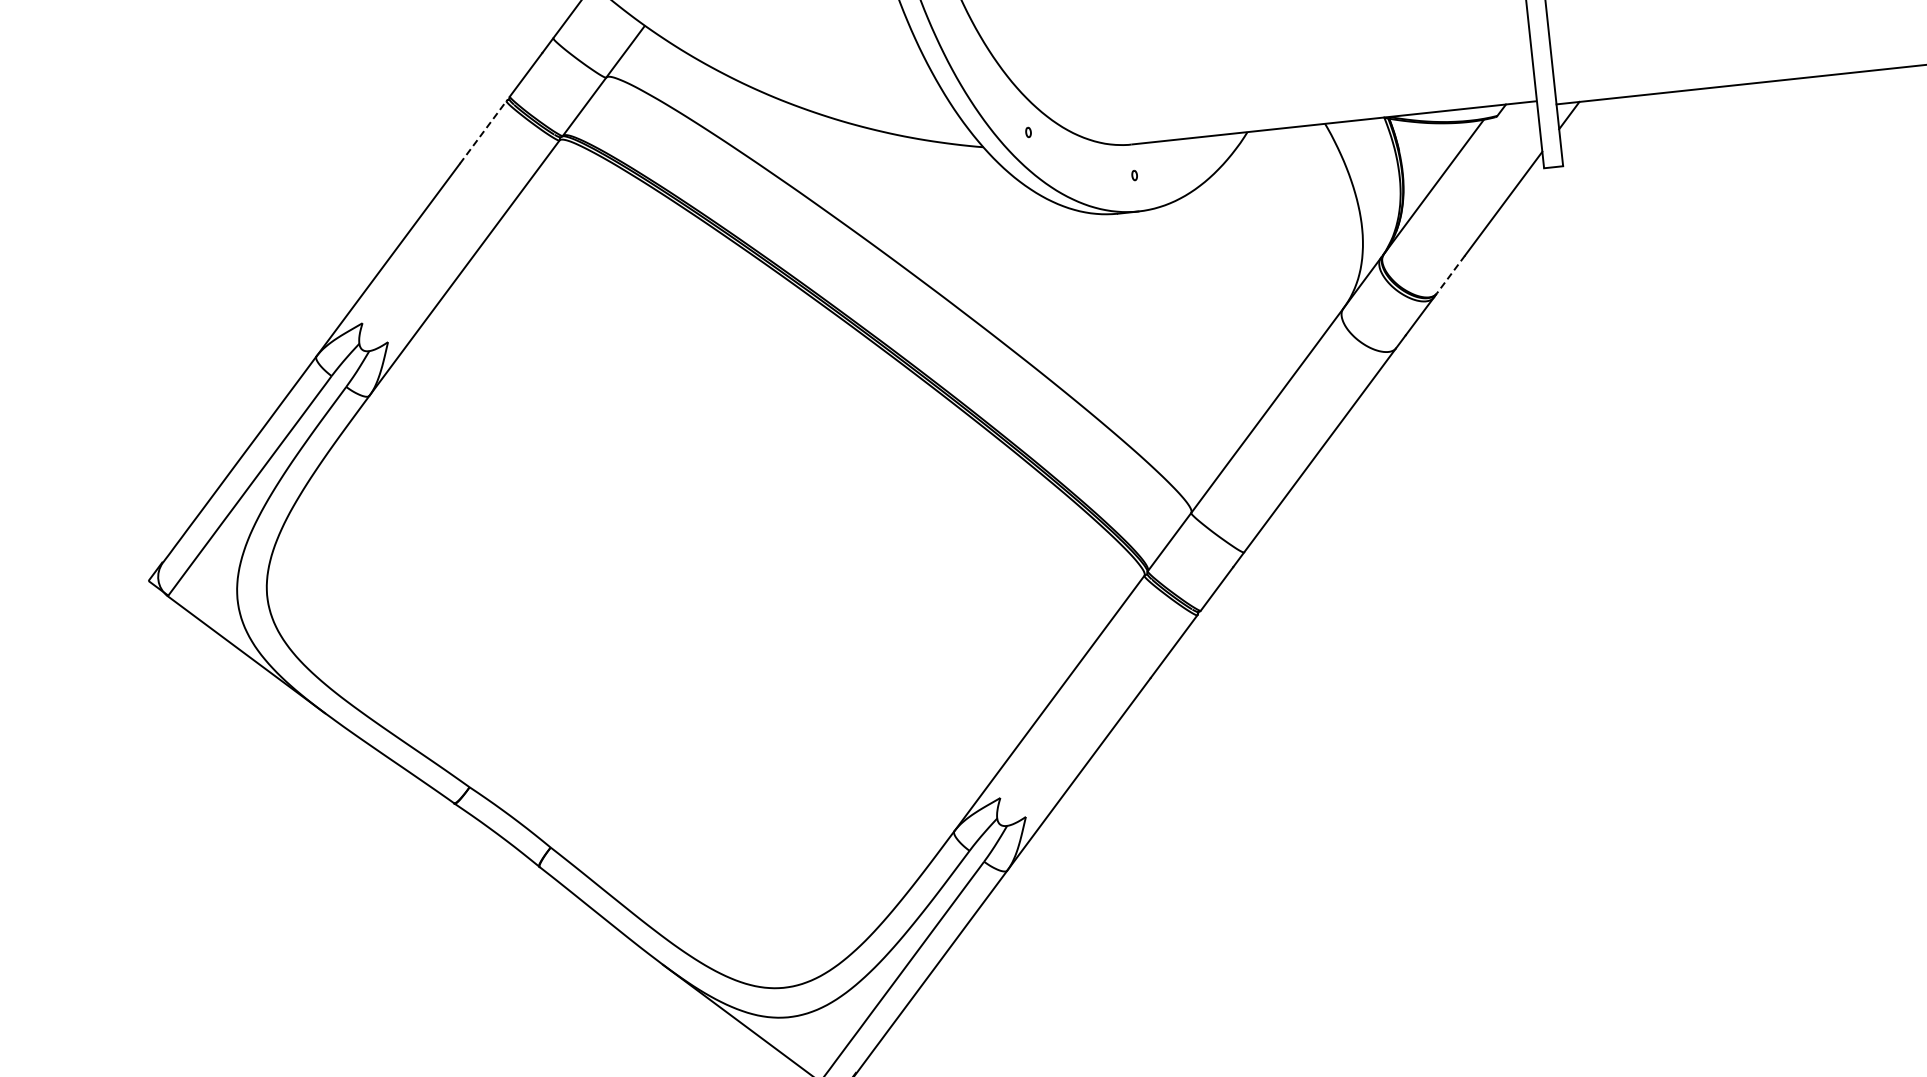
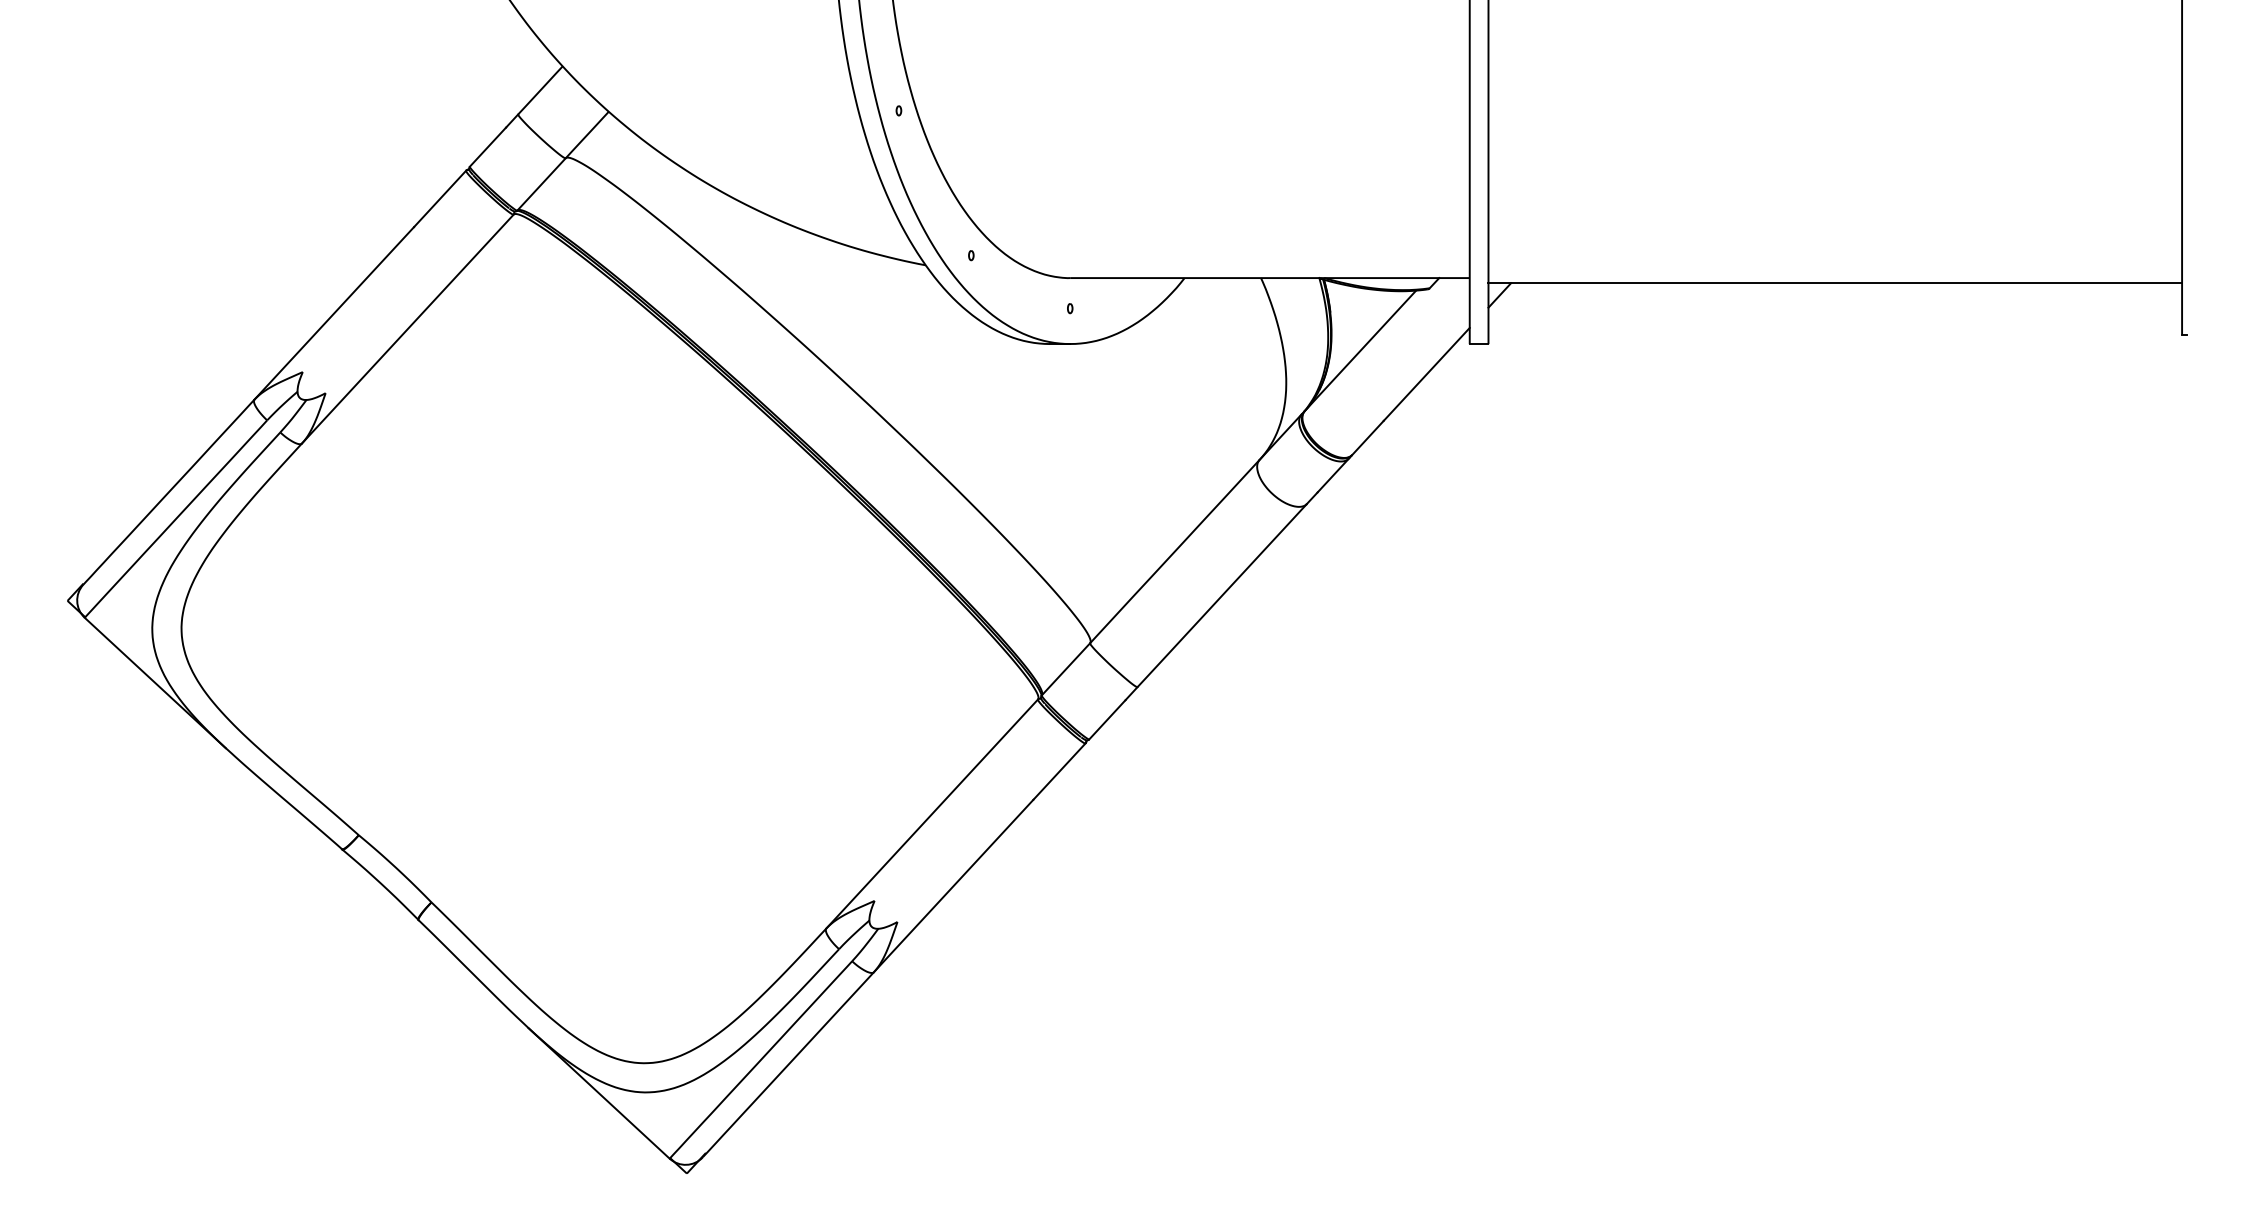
line: (483, 132) -> (440, 198), dashed -> solid
line: (1450, 275) -> (1367, 438), dashed -> solid

